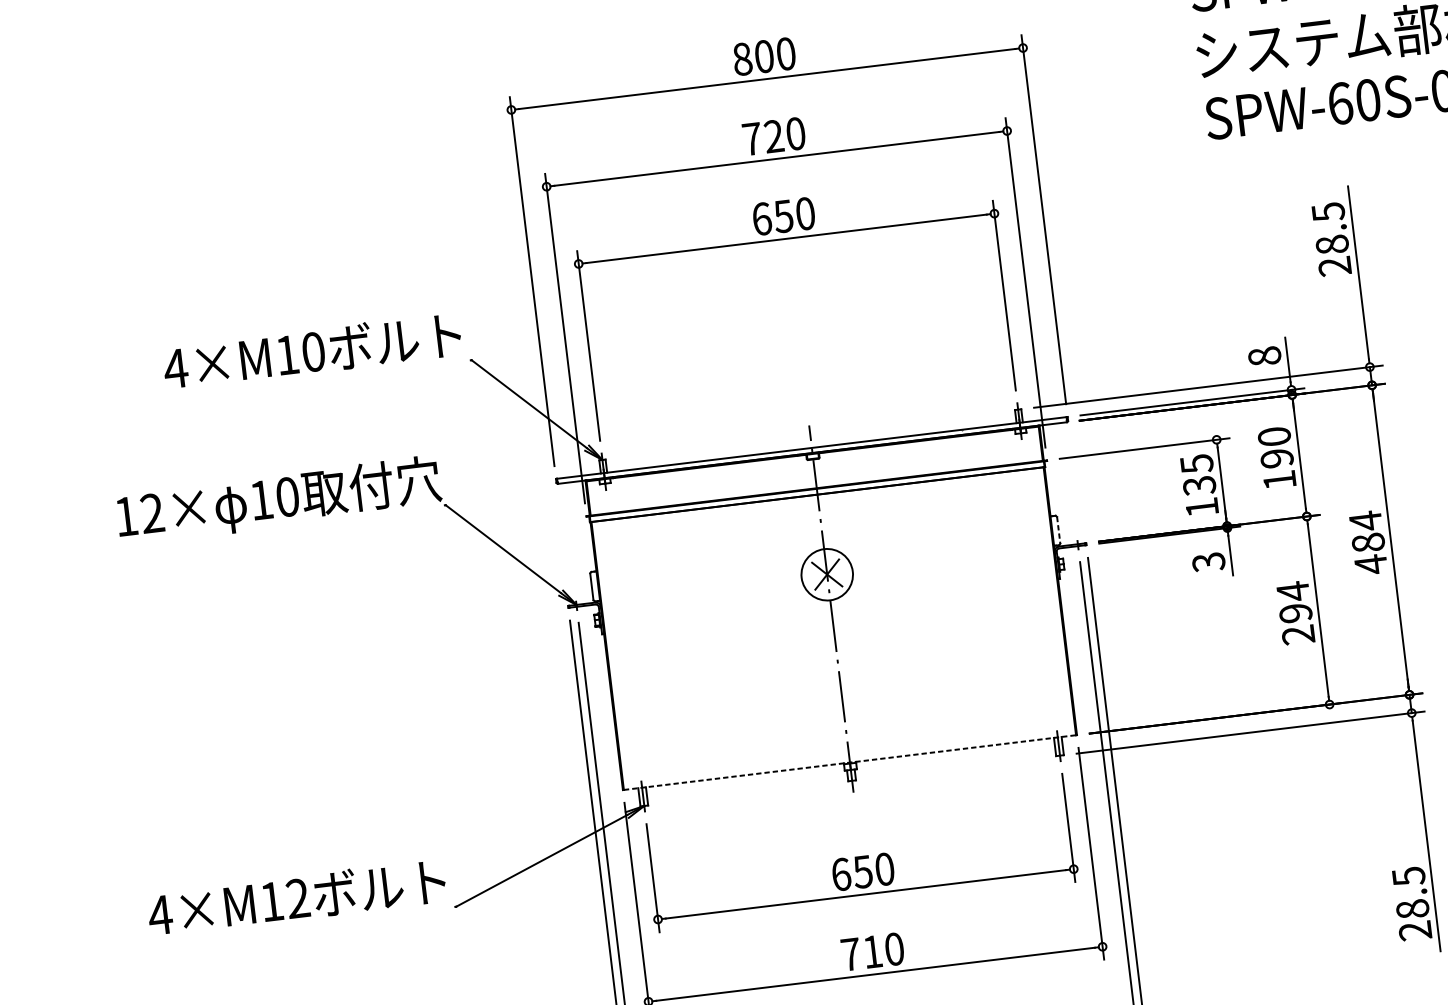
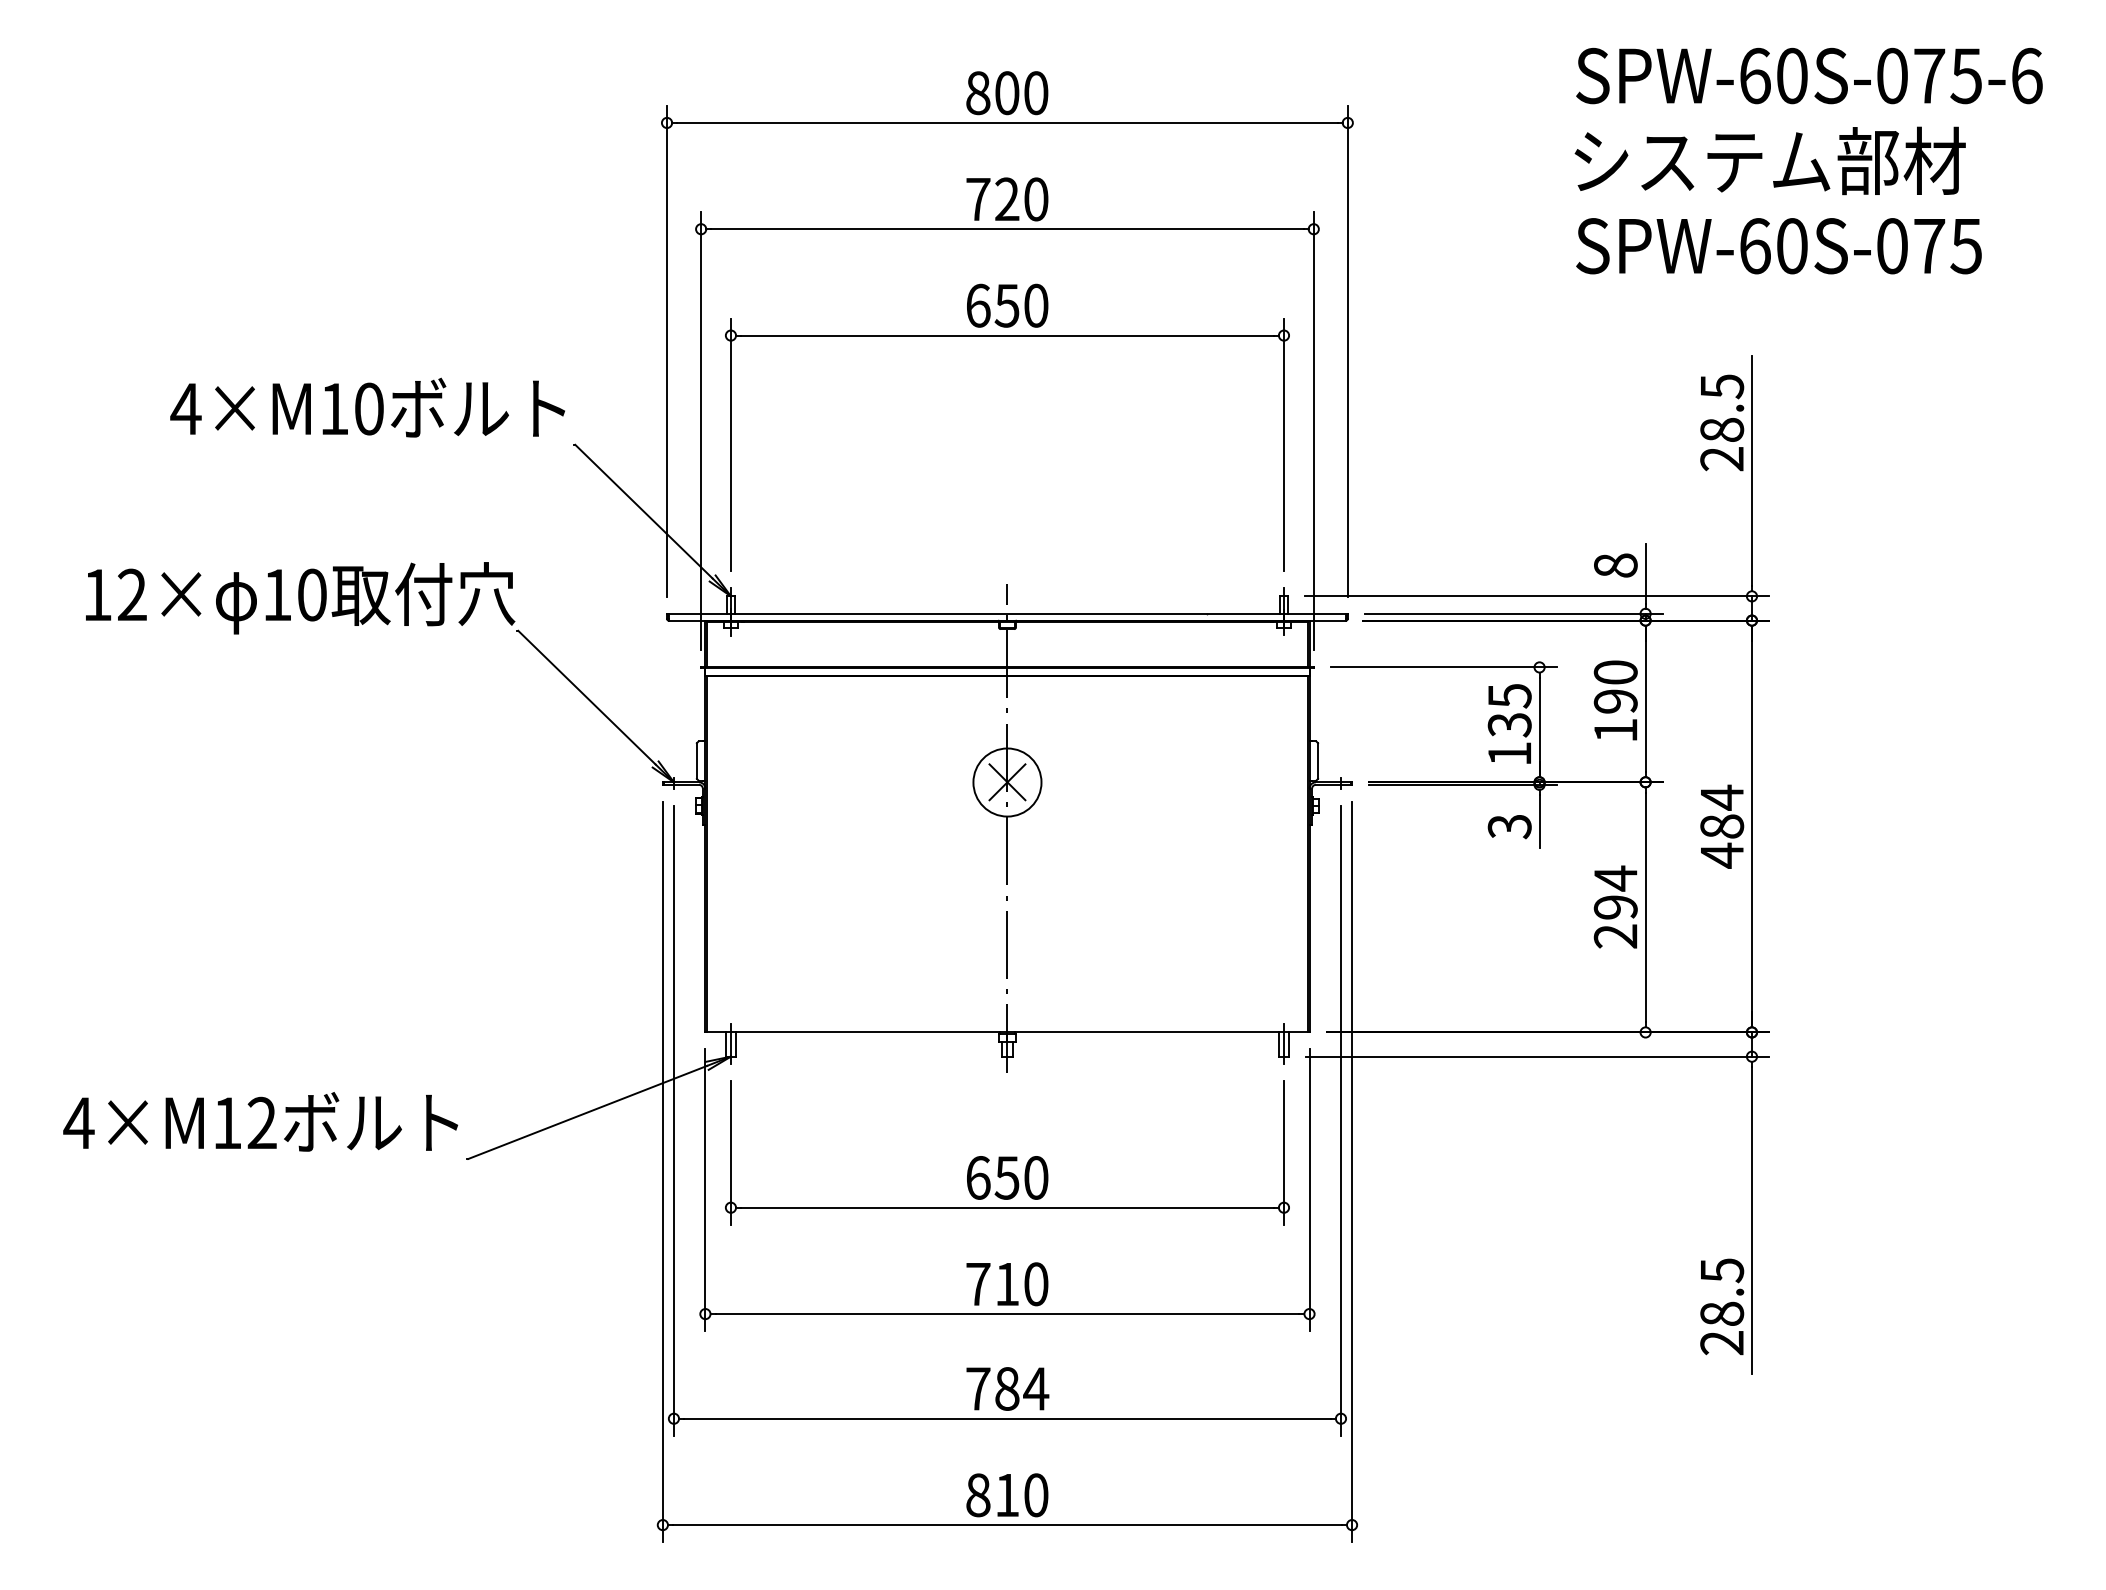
line: (1059, 530) -> (1318, 761), dashed -> solid
line: (849, 762) -> (1007, 1032), dashed -> solid

